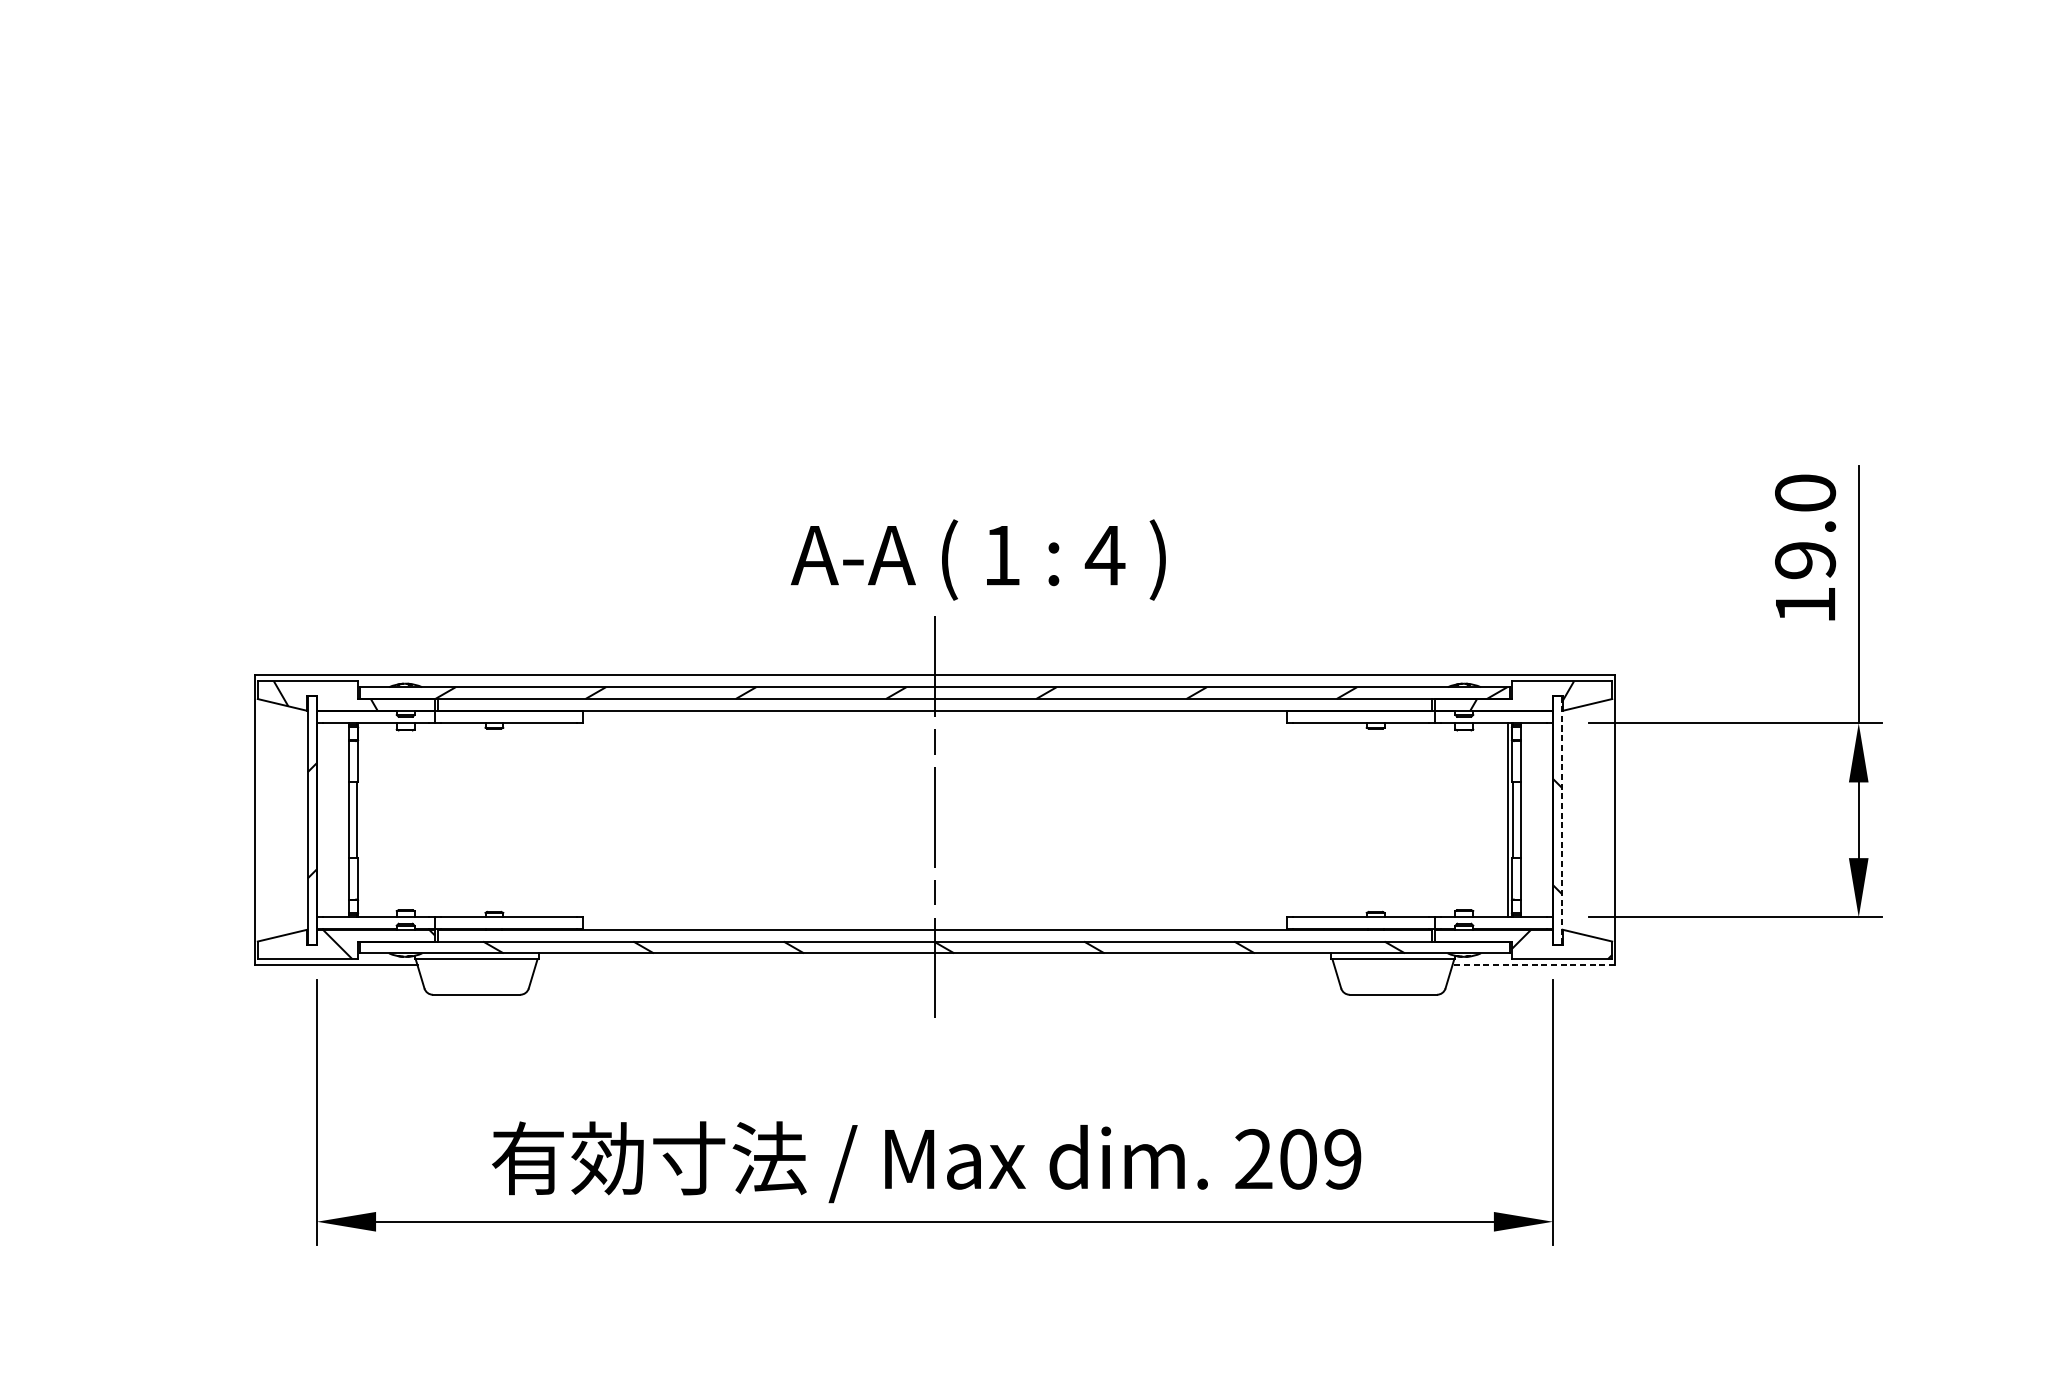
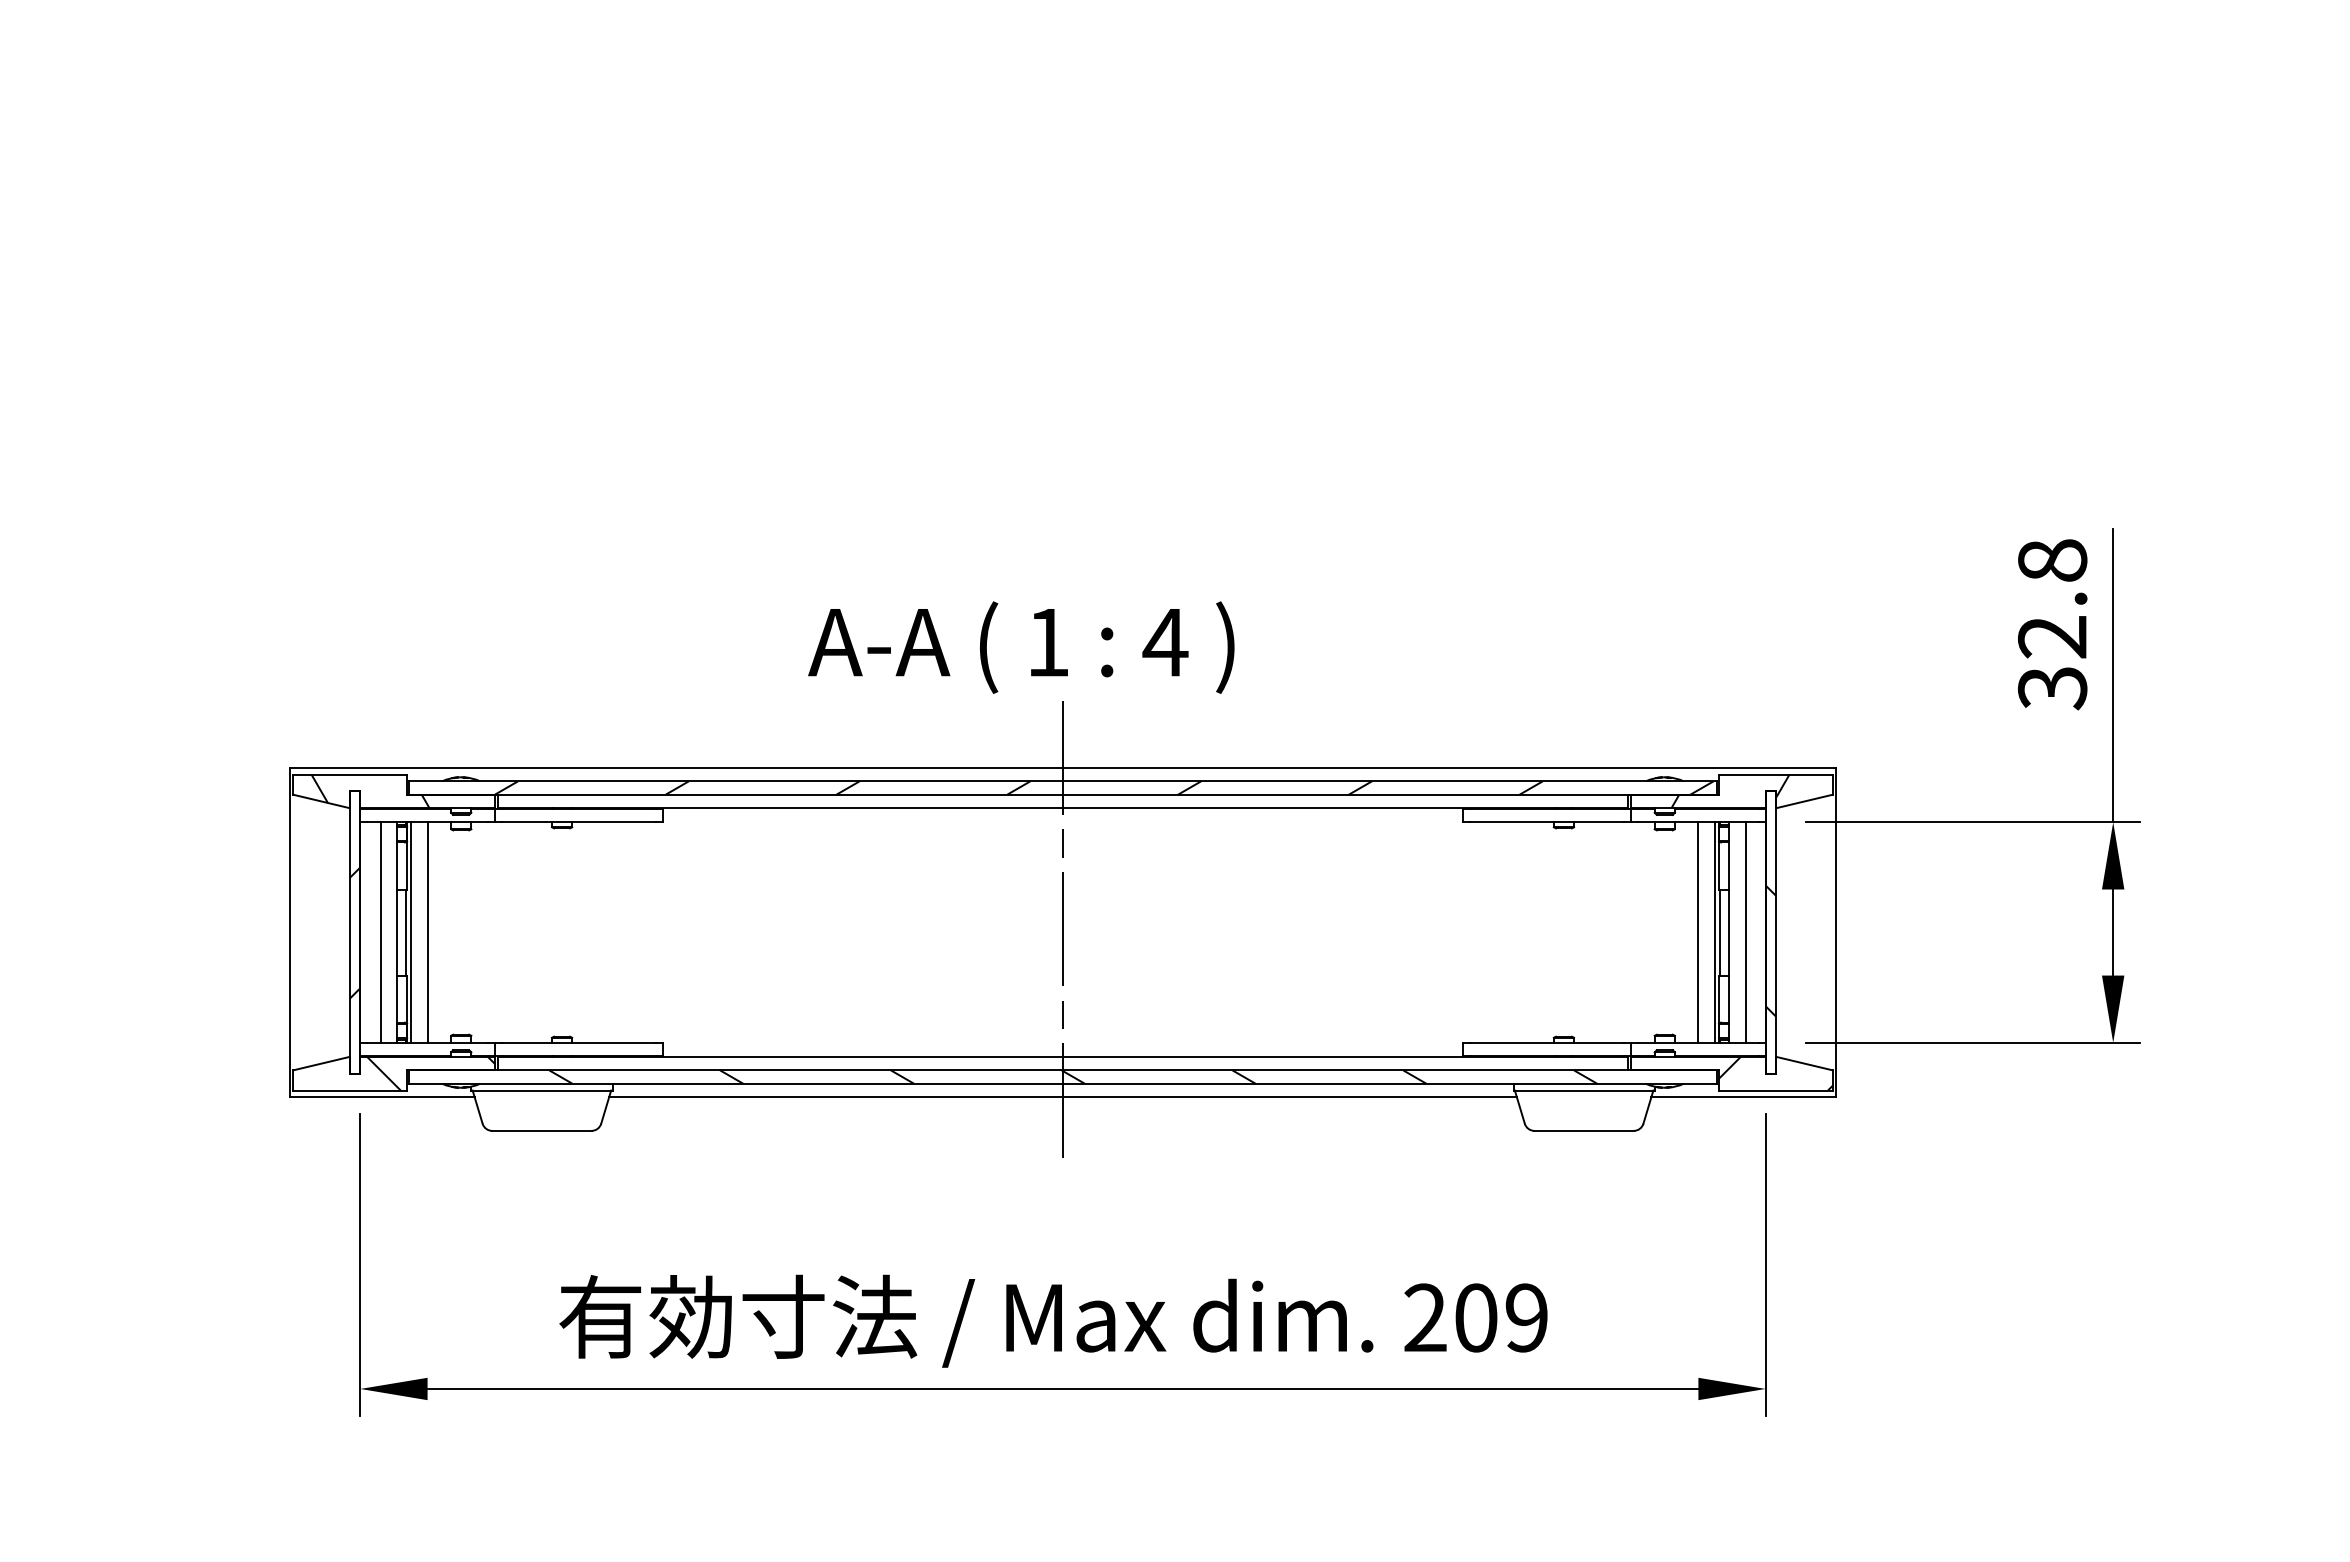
text: (1805, 549) -> (2052, 624), 19.0 -> 32.8
text: (978, 559) -> (1021, 647), moved
line: (334, 820) -> (380, 932), added
line: (361, 820) -> (411, 932), added
line: (375, 820) -> (427, 932), added
line: (1493, 820) -> (1698, 932), added
line: (1535, 820) -> (1745, 932), added
line: (1562, 820) -> (1776, 932), dashed -> solid
line: (934, 965) -> (1062, 1097), added
line: (1533, 965) -> (1743, 1097), dashed -> solid

